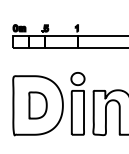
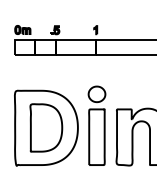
part: (37, 105) -> (45, 127), size x1.43

